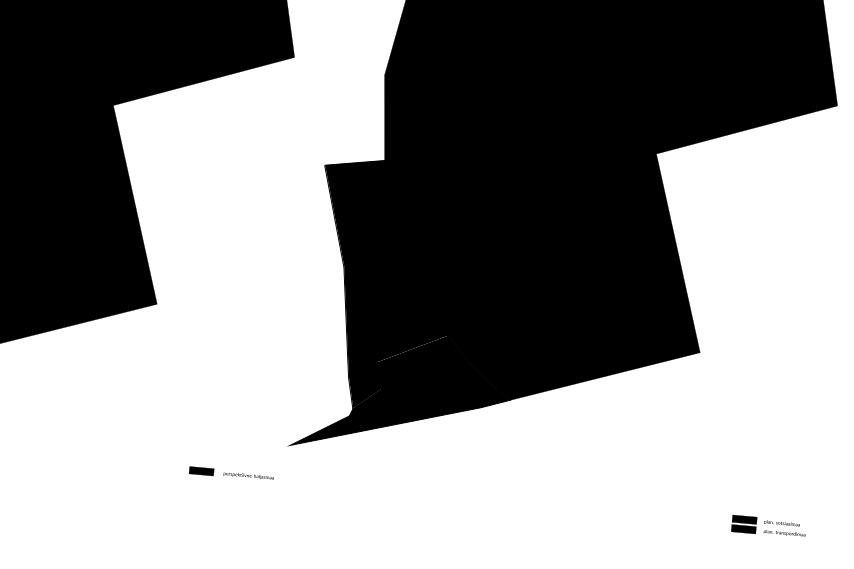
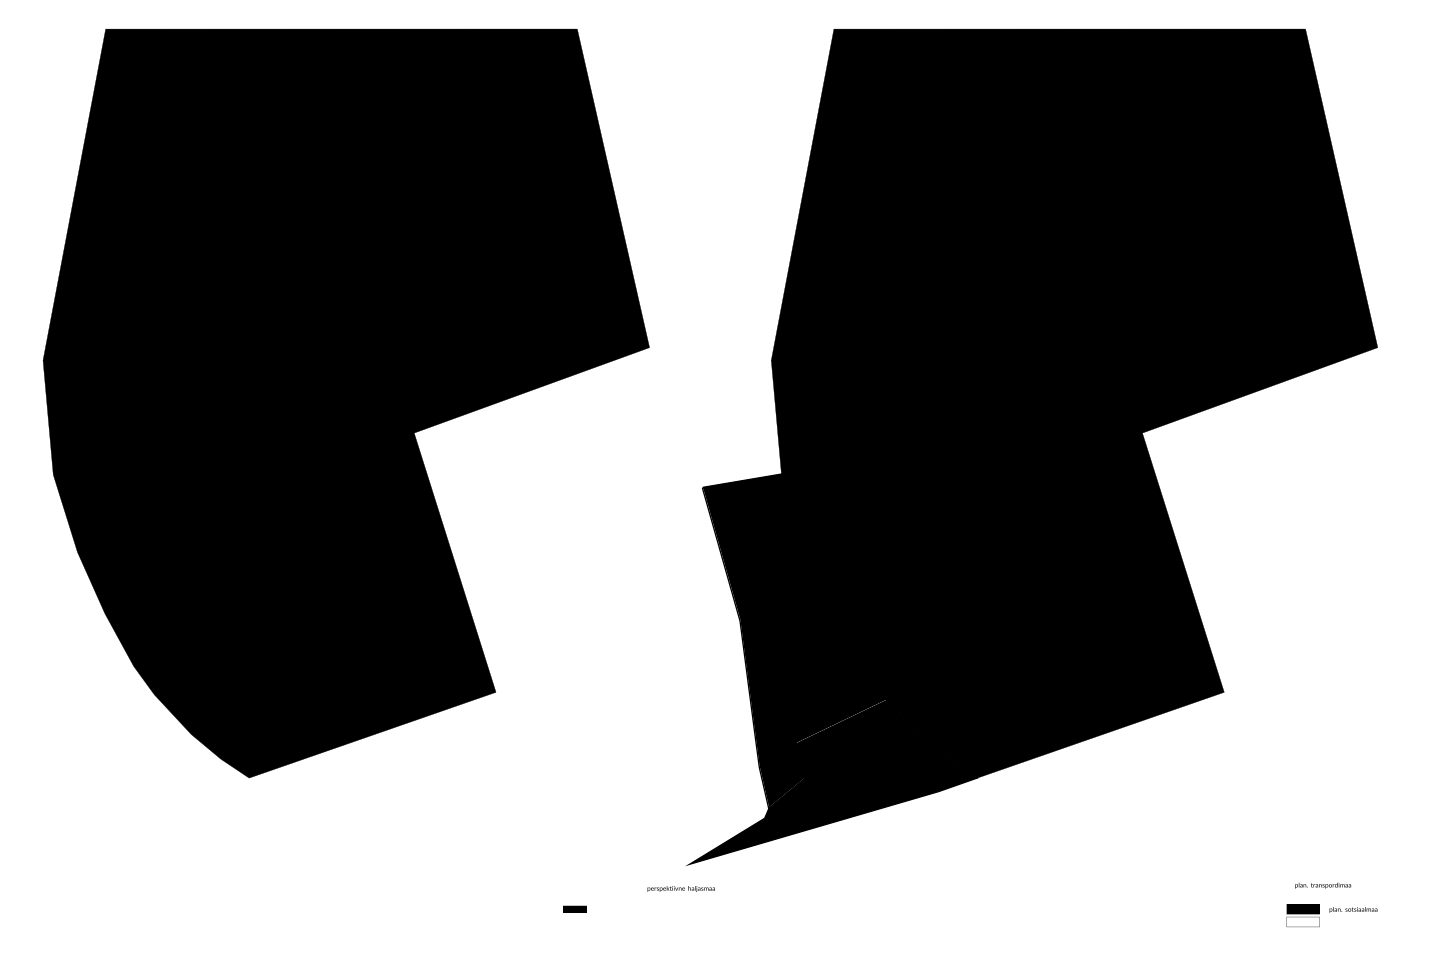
part: (201, 471) -> (574, 909), size x0.7
text: (248, 475) -> (680, 888), moved
fill: (743, 528) -> (1302, 921), removed
text: (785, 533) -> (1323, 885), moved

